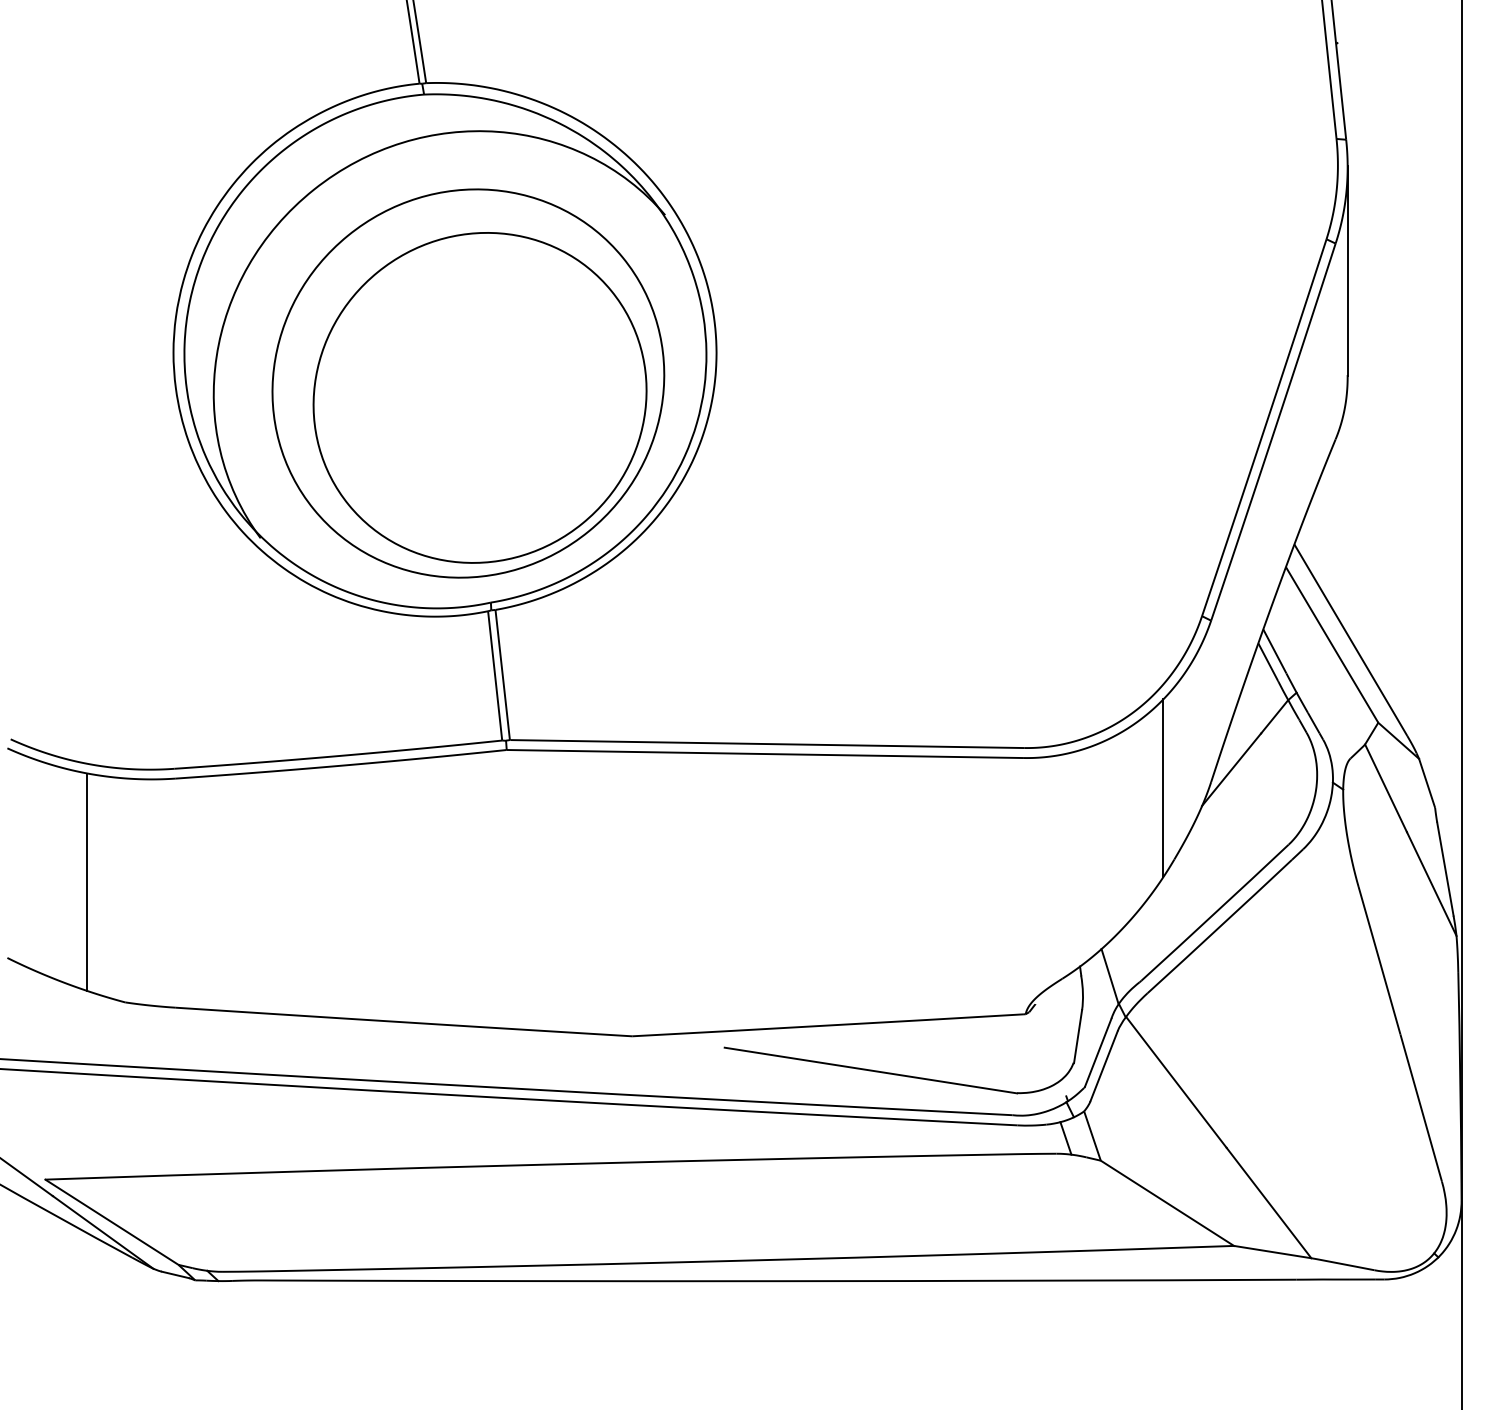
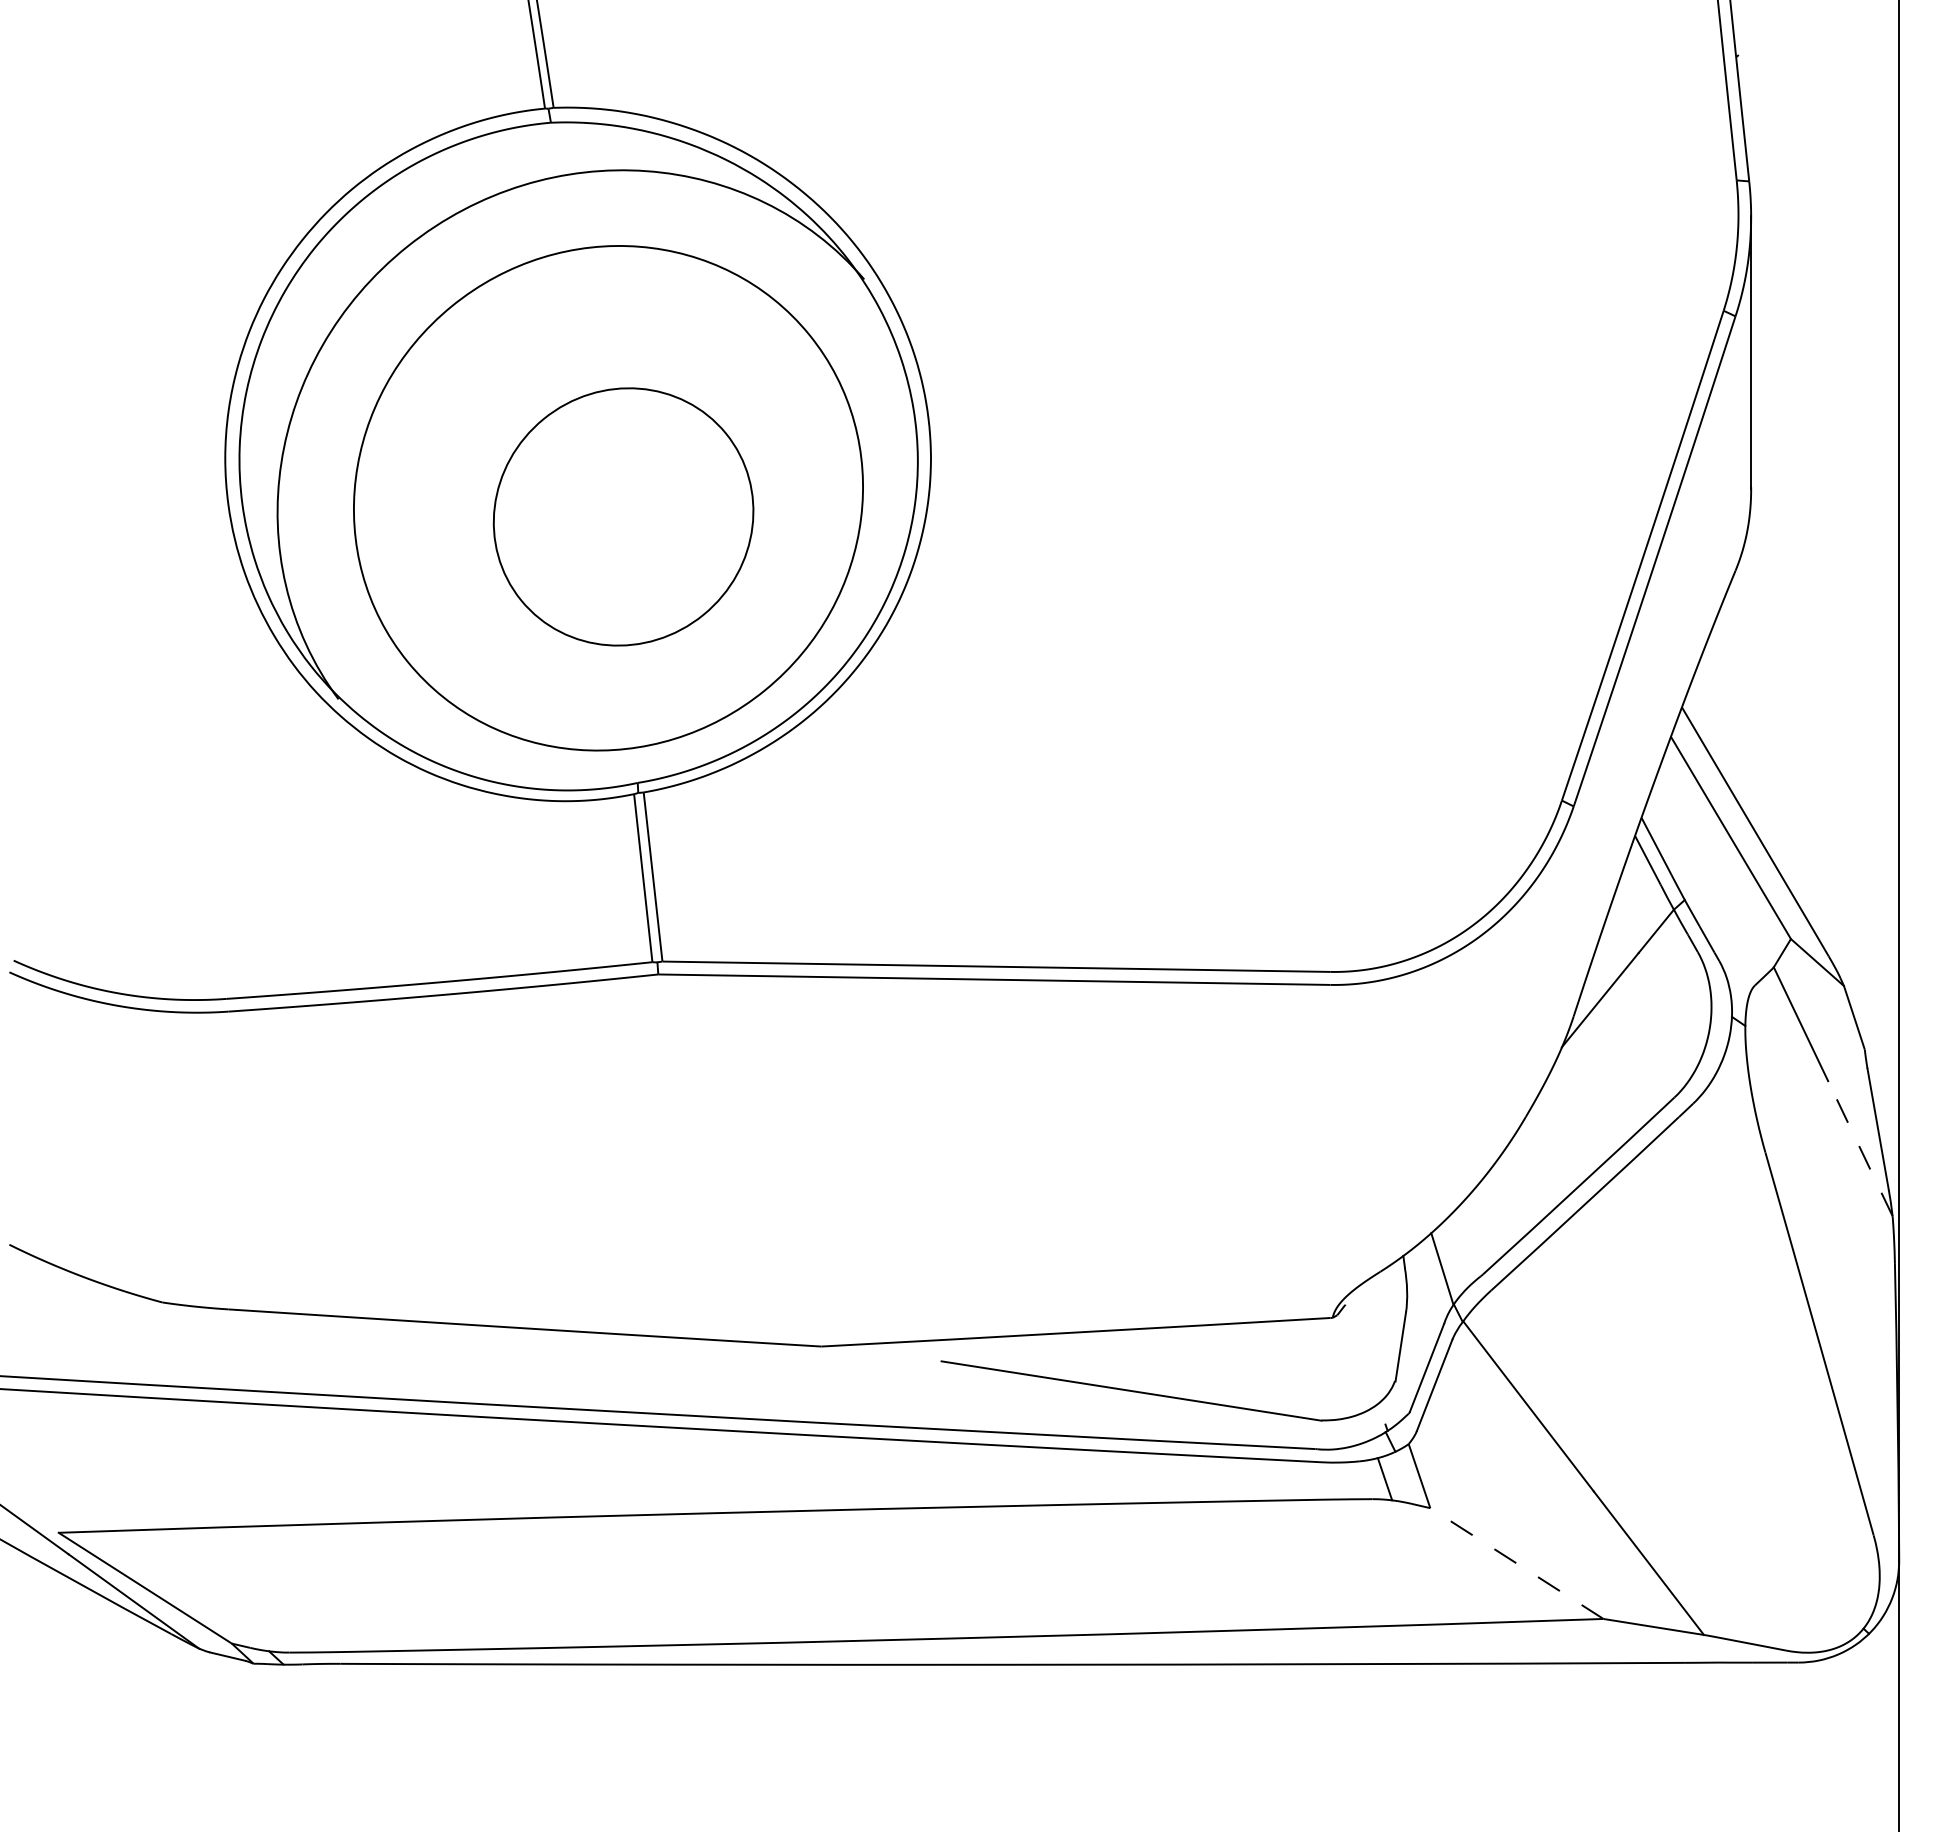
part: (479, 397) -> (623, 516), size x0.6
line: (1163, 787) -> (1511, 1023), removed
line: (87, 882) -> (113, 1146), removed
line: (1431, 883) -> (1860, 1148), solid -> dashed
line: (1167, 1203) -> (1516, 1563), solid -> dashed

